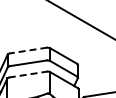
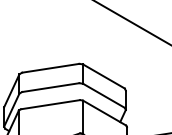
line: (27, 50) -> (49, 68), dashed -> solid
line: (28, 74) -> (50, 104), dashed -> solid

